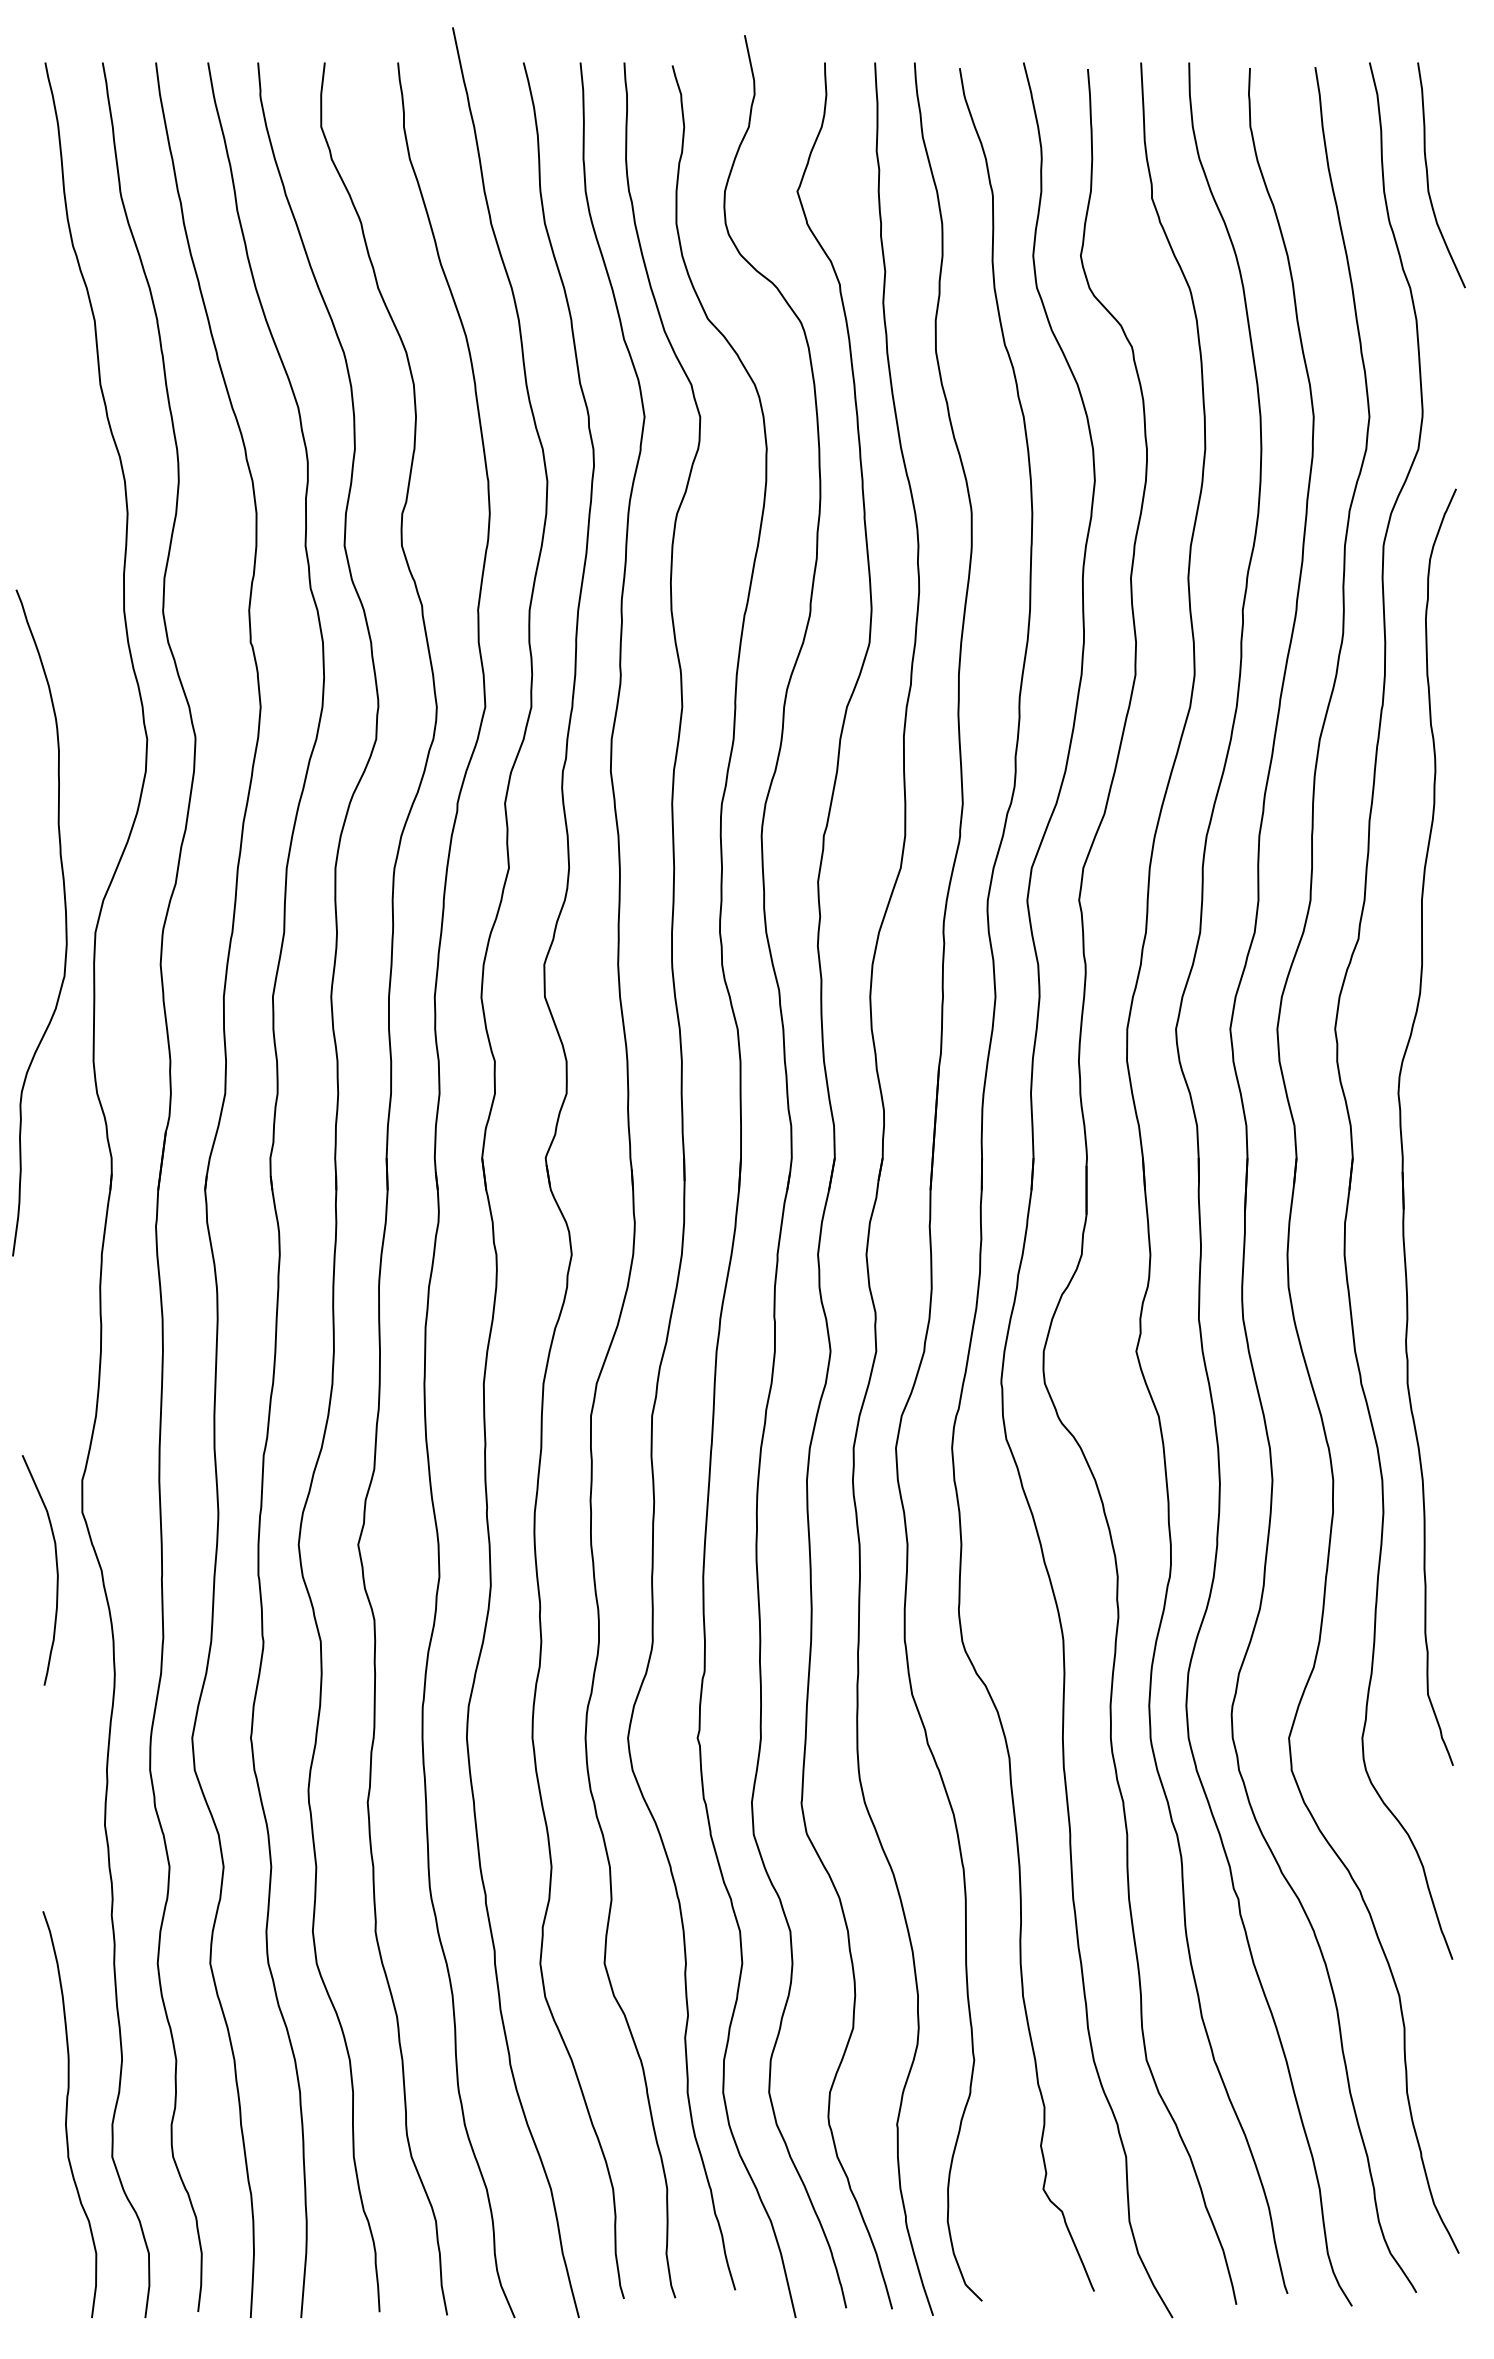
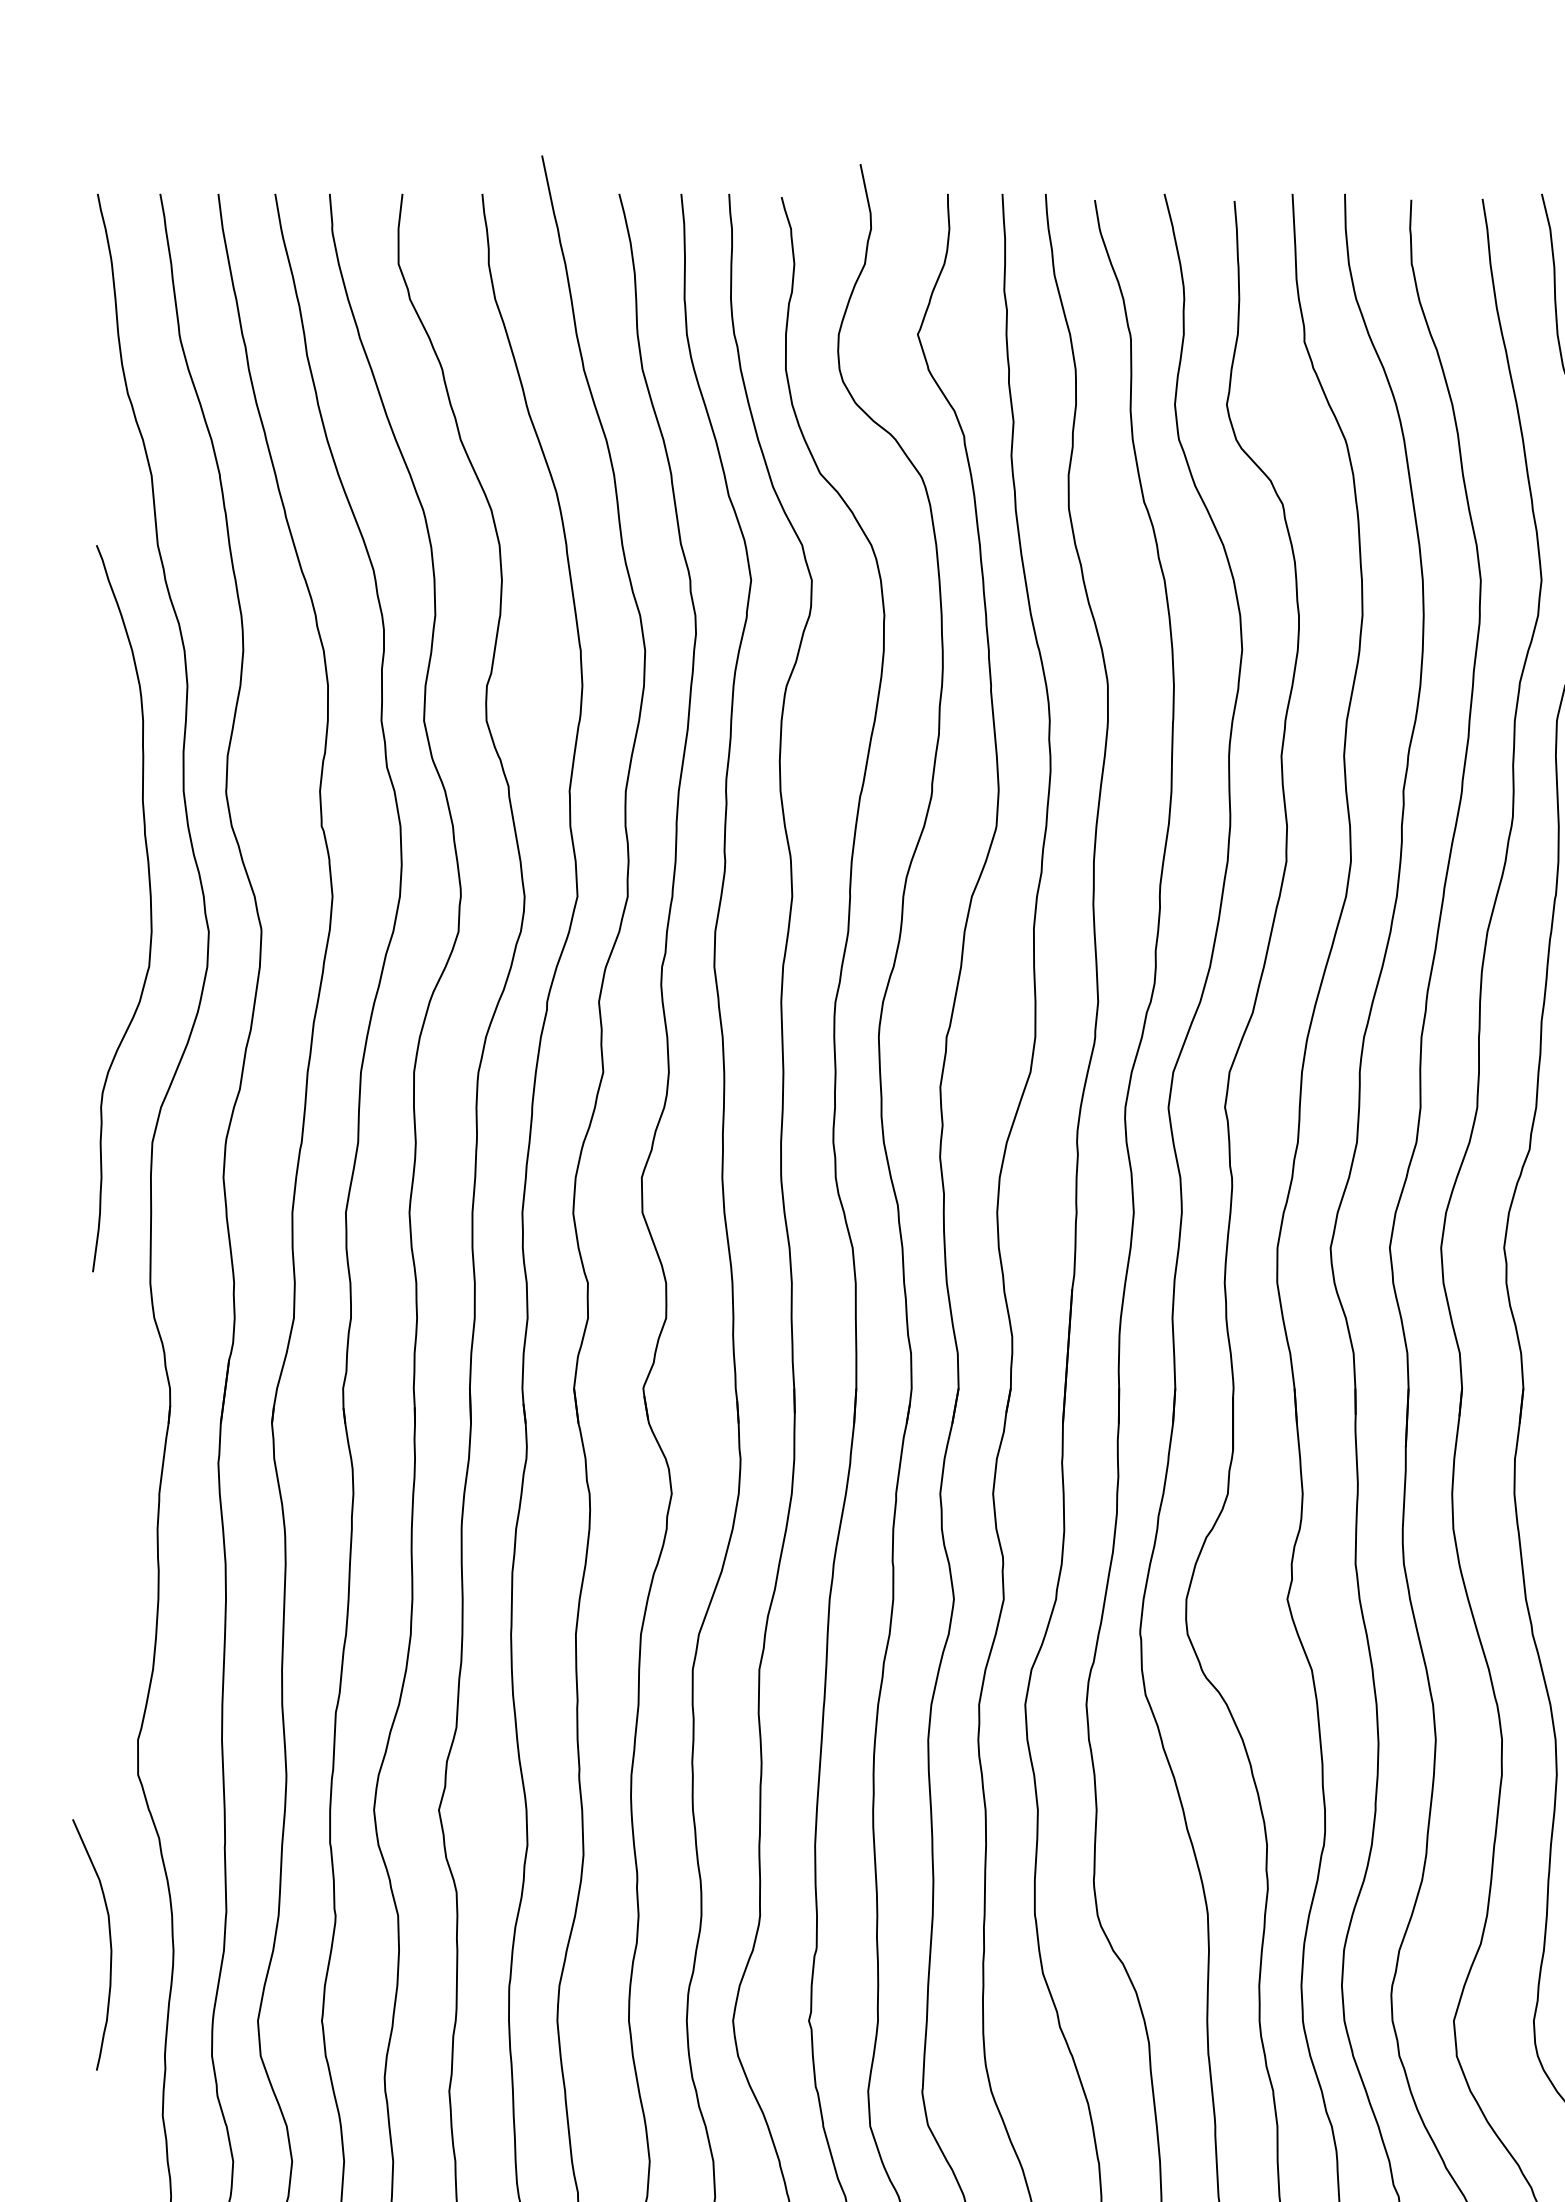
curve: (65, 922) -> (150, 908), moved
curve: (56, 1570) -> (109, 1945), moved

